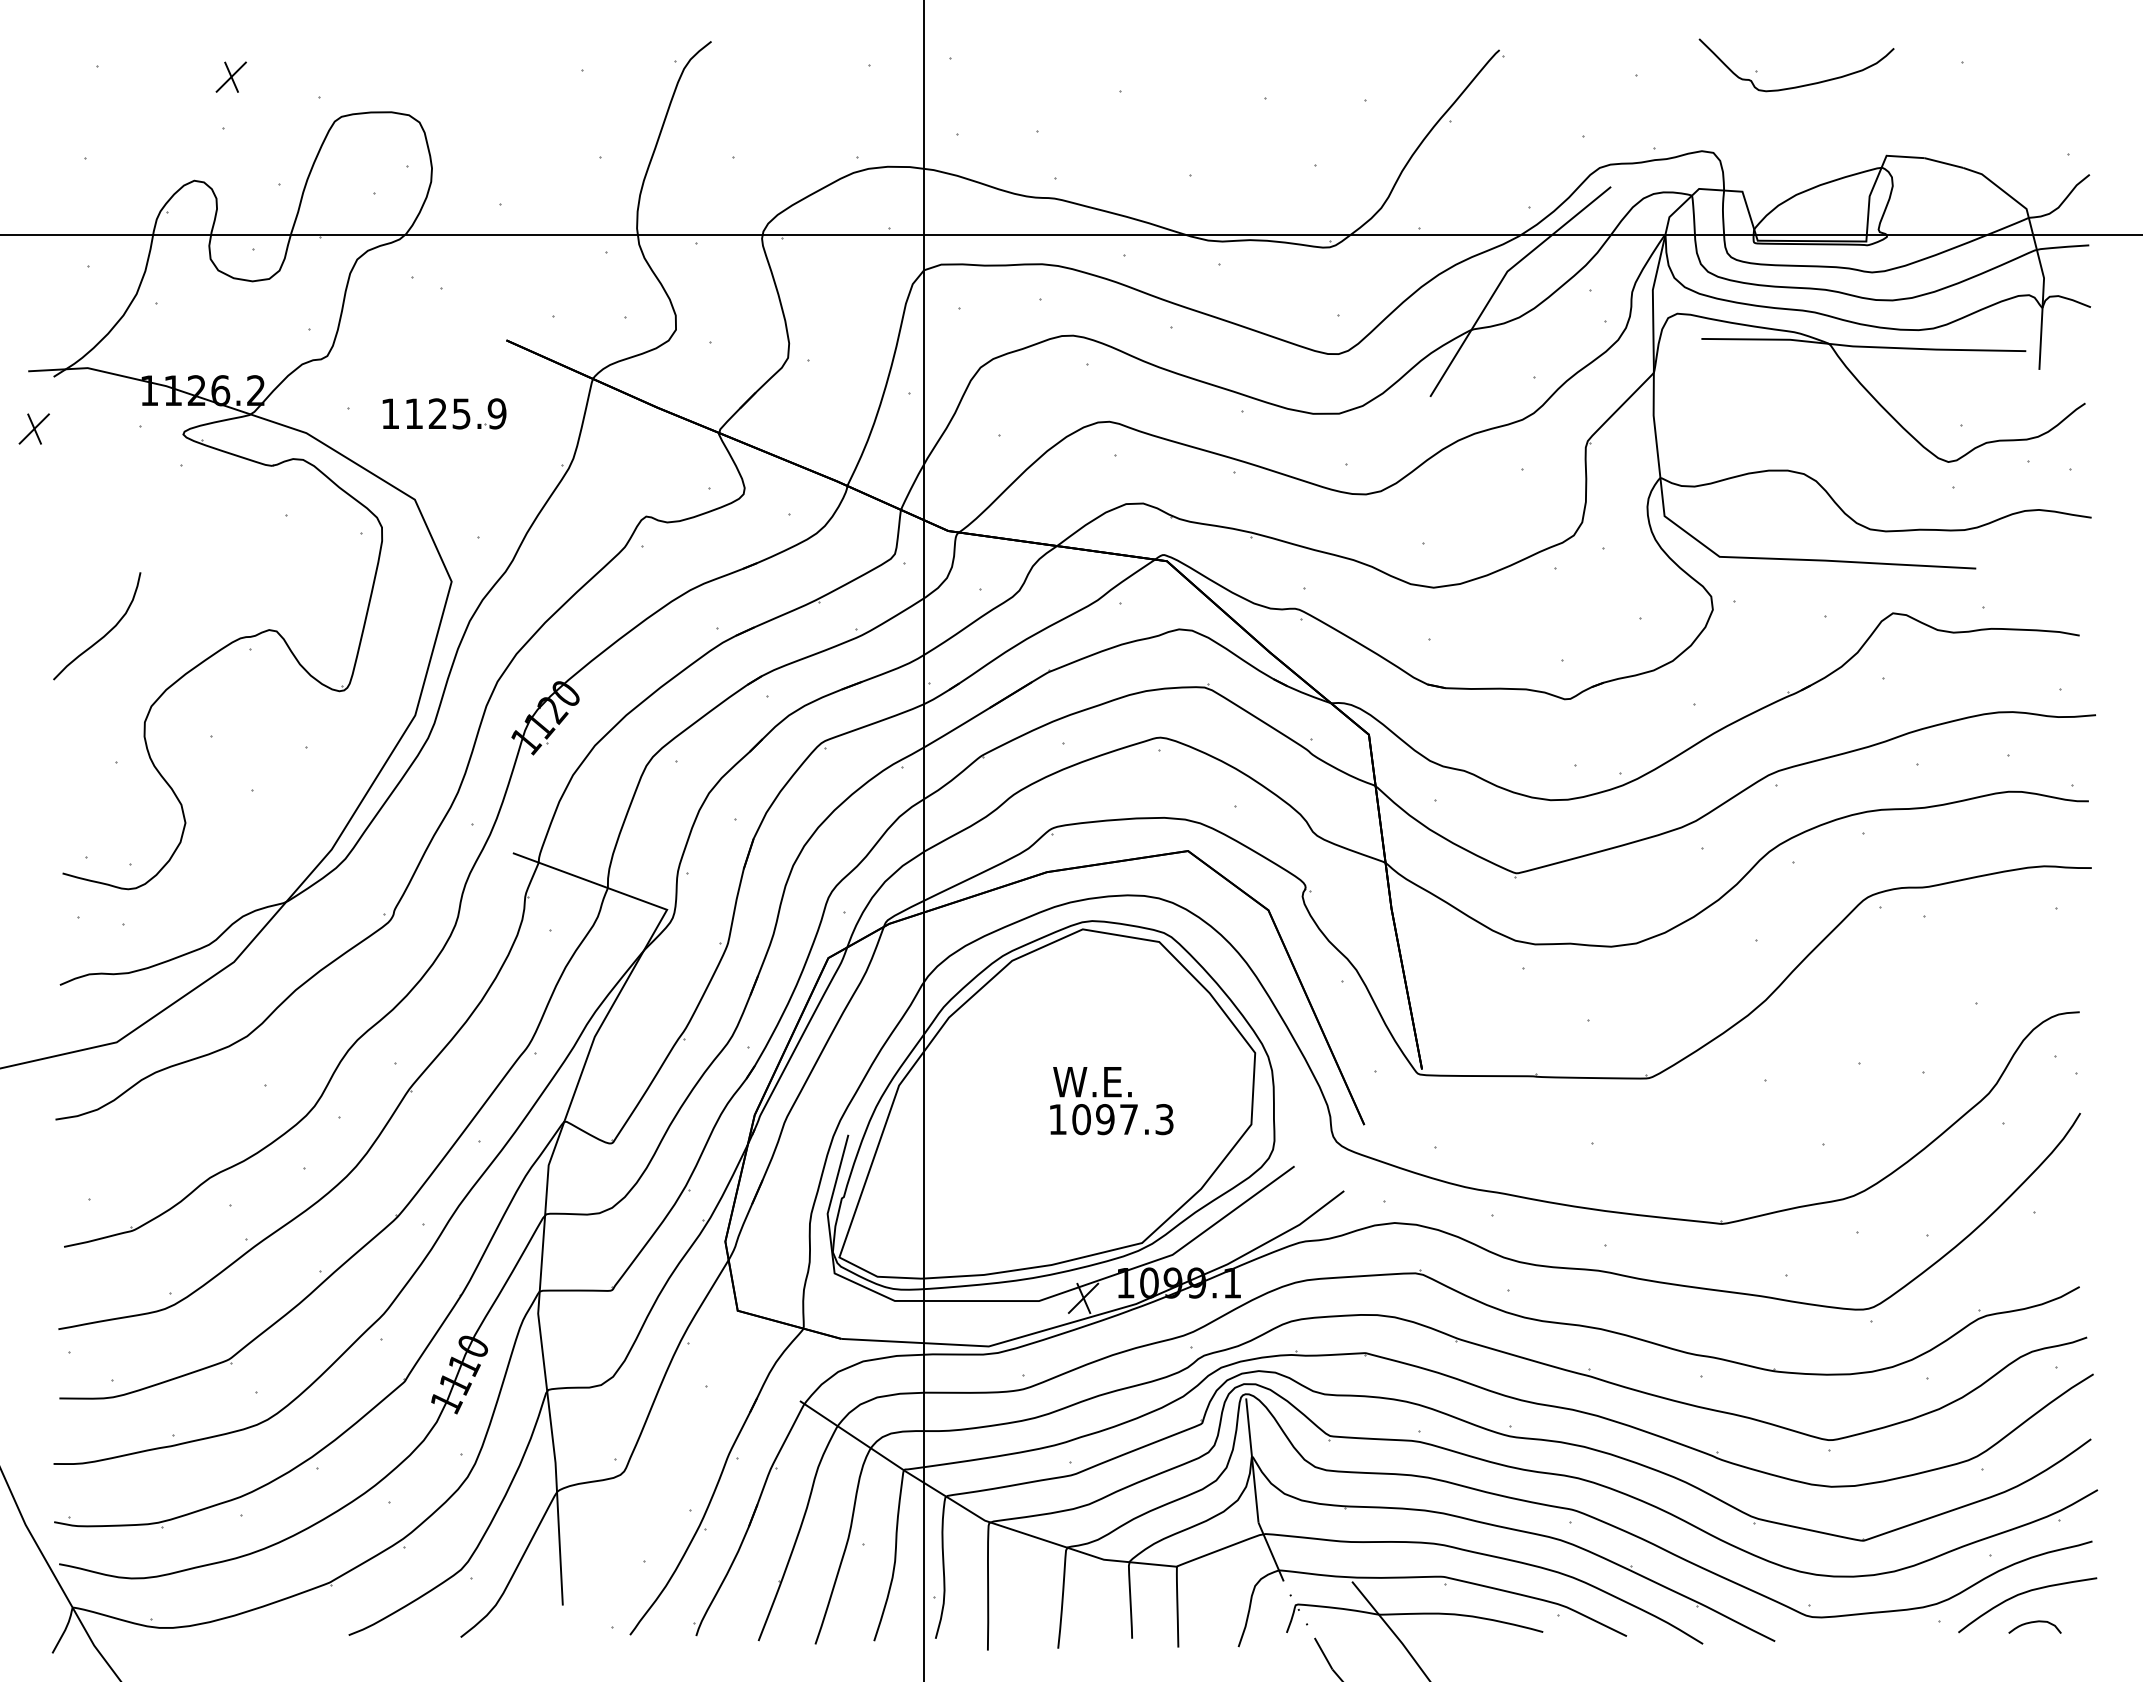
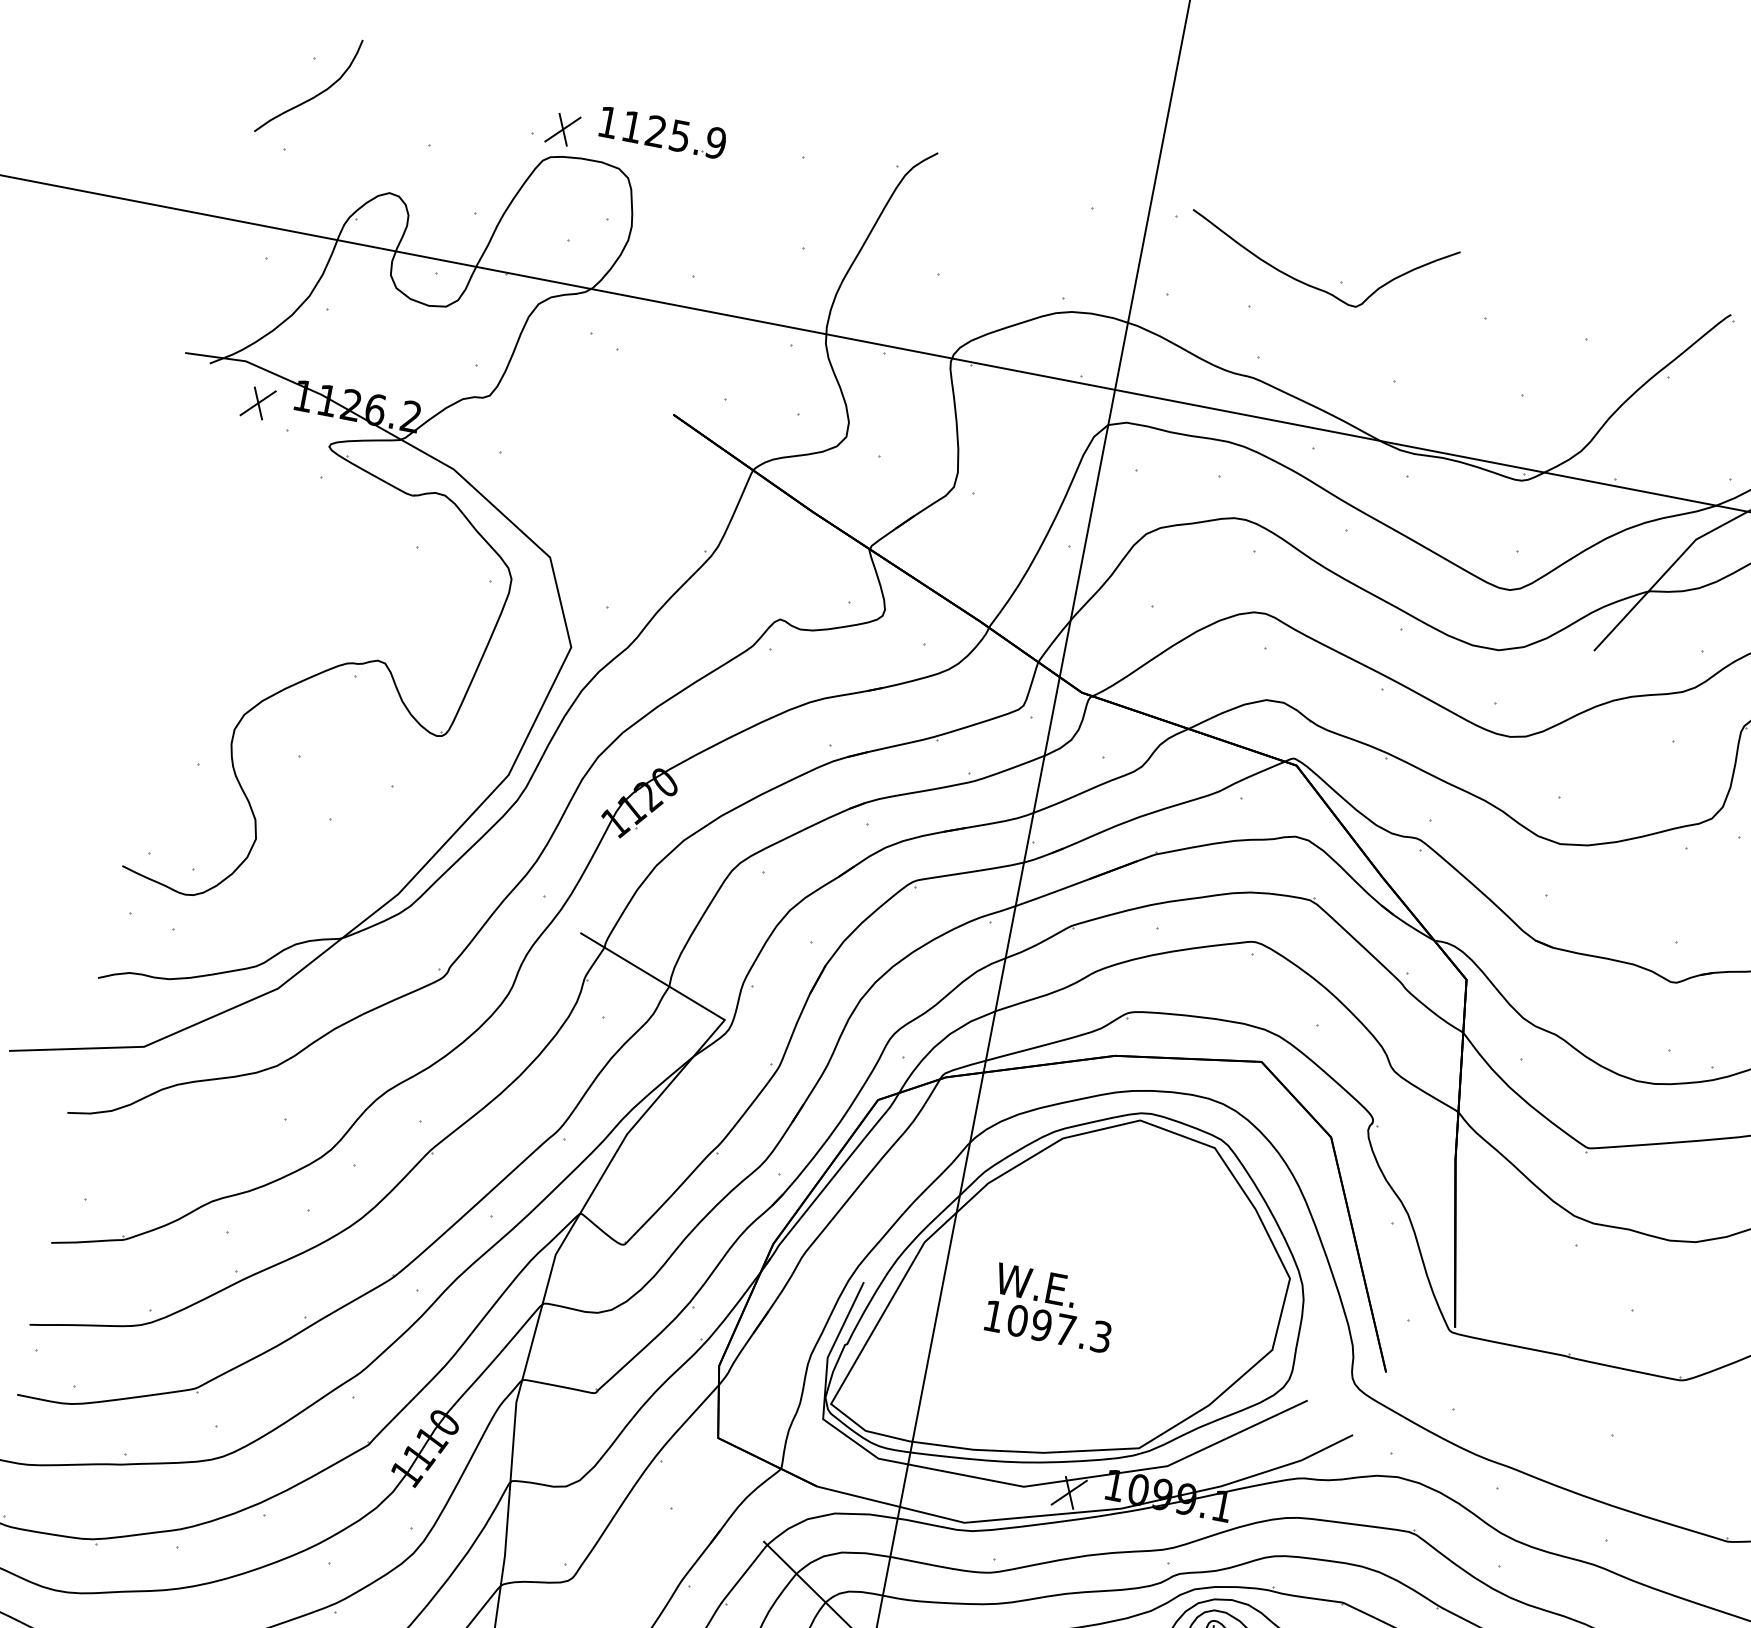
part: (230, 76) -> (562, 128), moved
curve: (1095, 99) -> (1314, 286), added
part: (444, 413) -> (662, 132), moved
part: (33, 428) -> (257, 402), moved
curve: (105, 633) -> (315, 94), moved
text: (1111, 1101) -> (1051, 1308), moved

